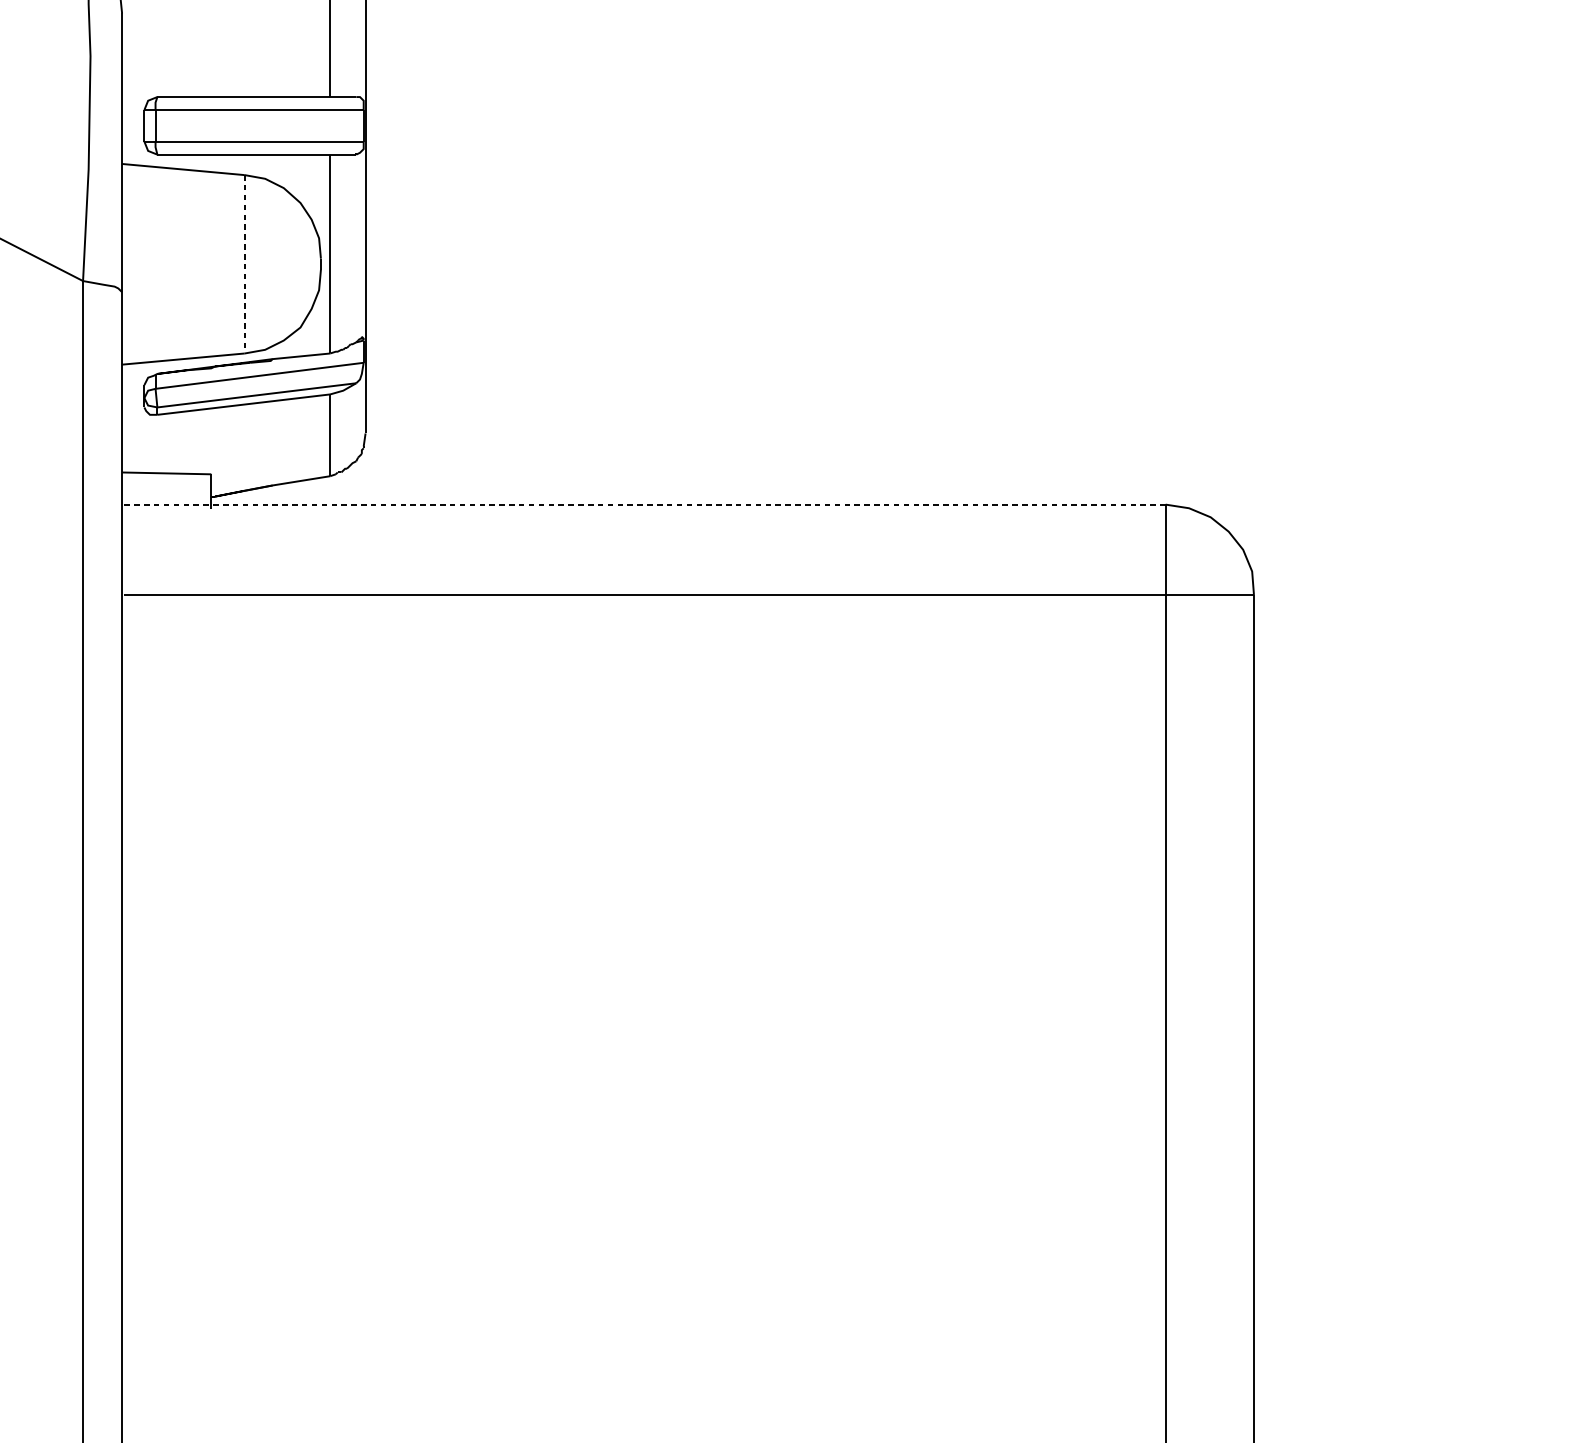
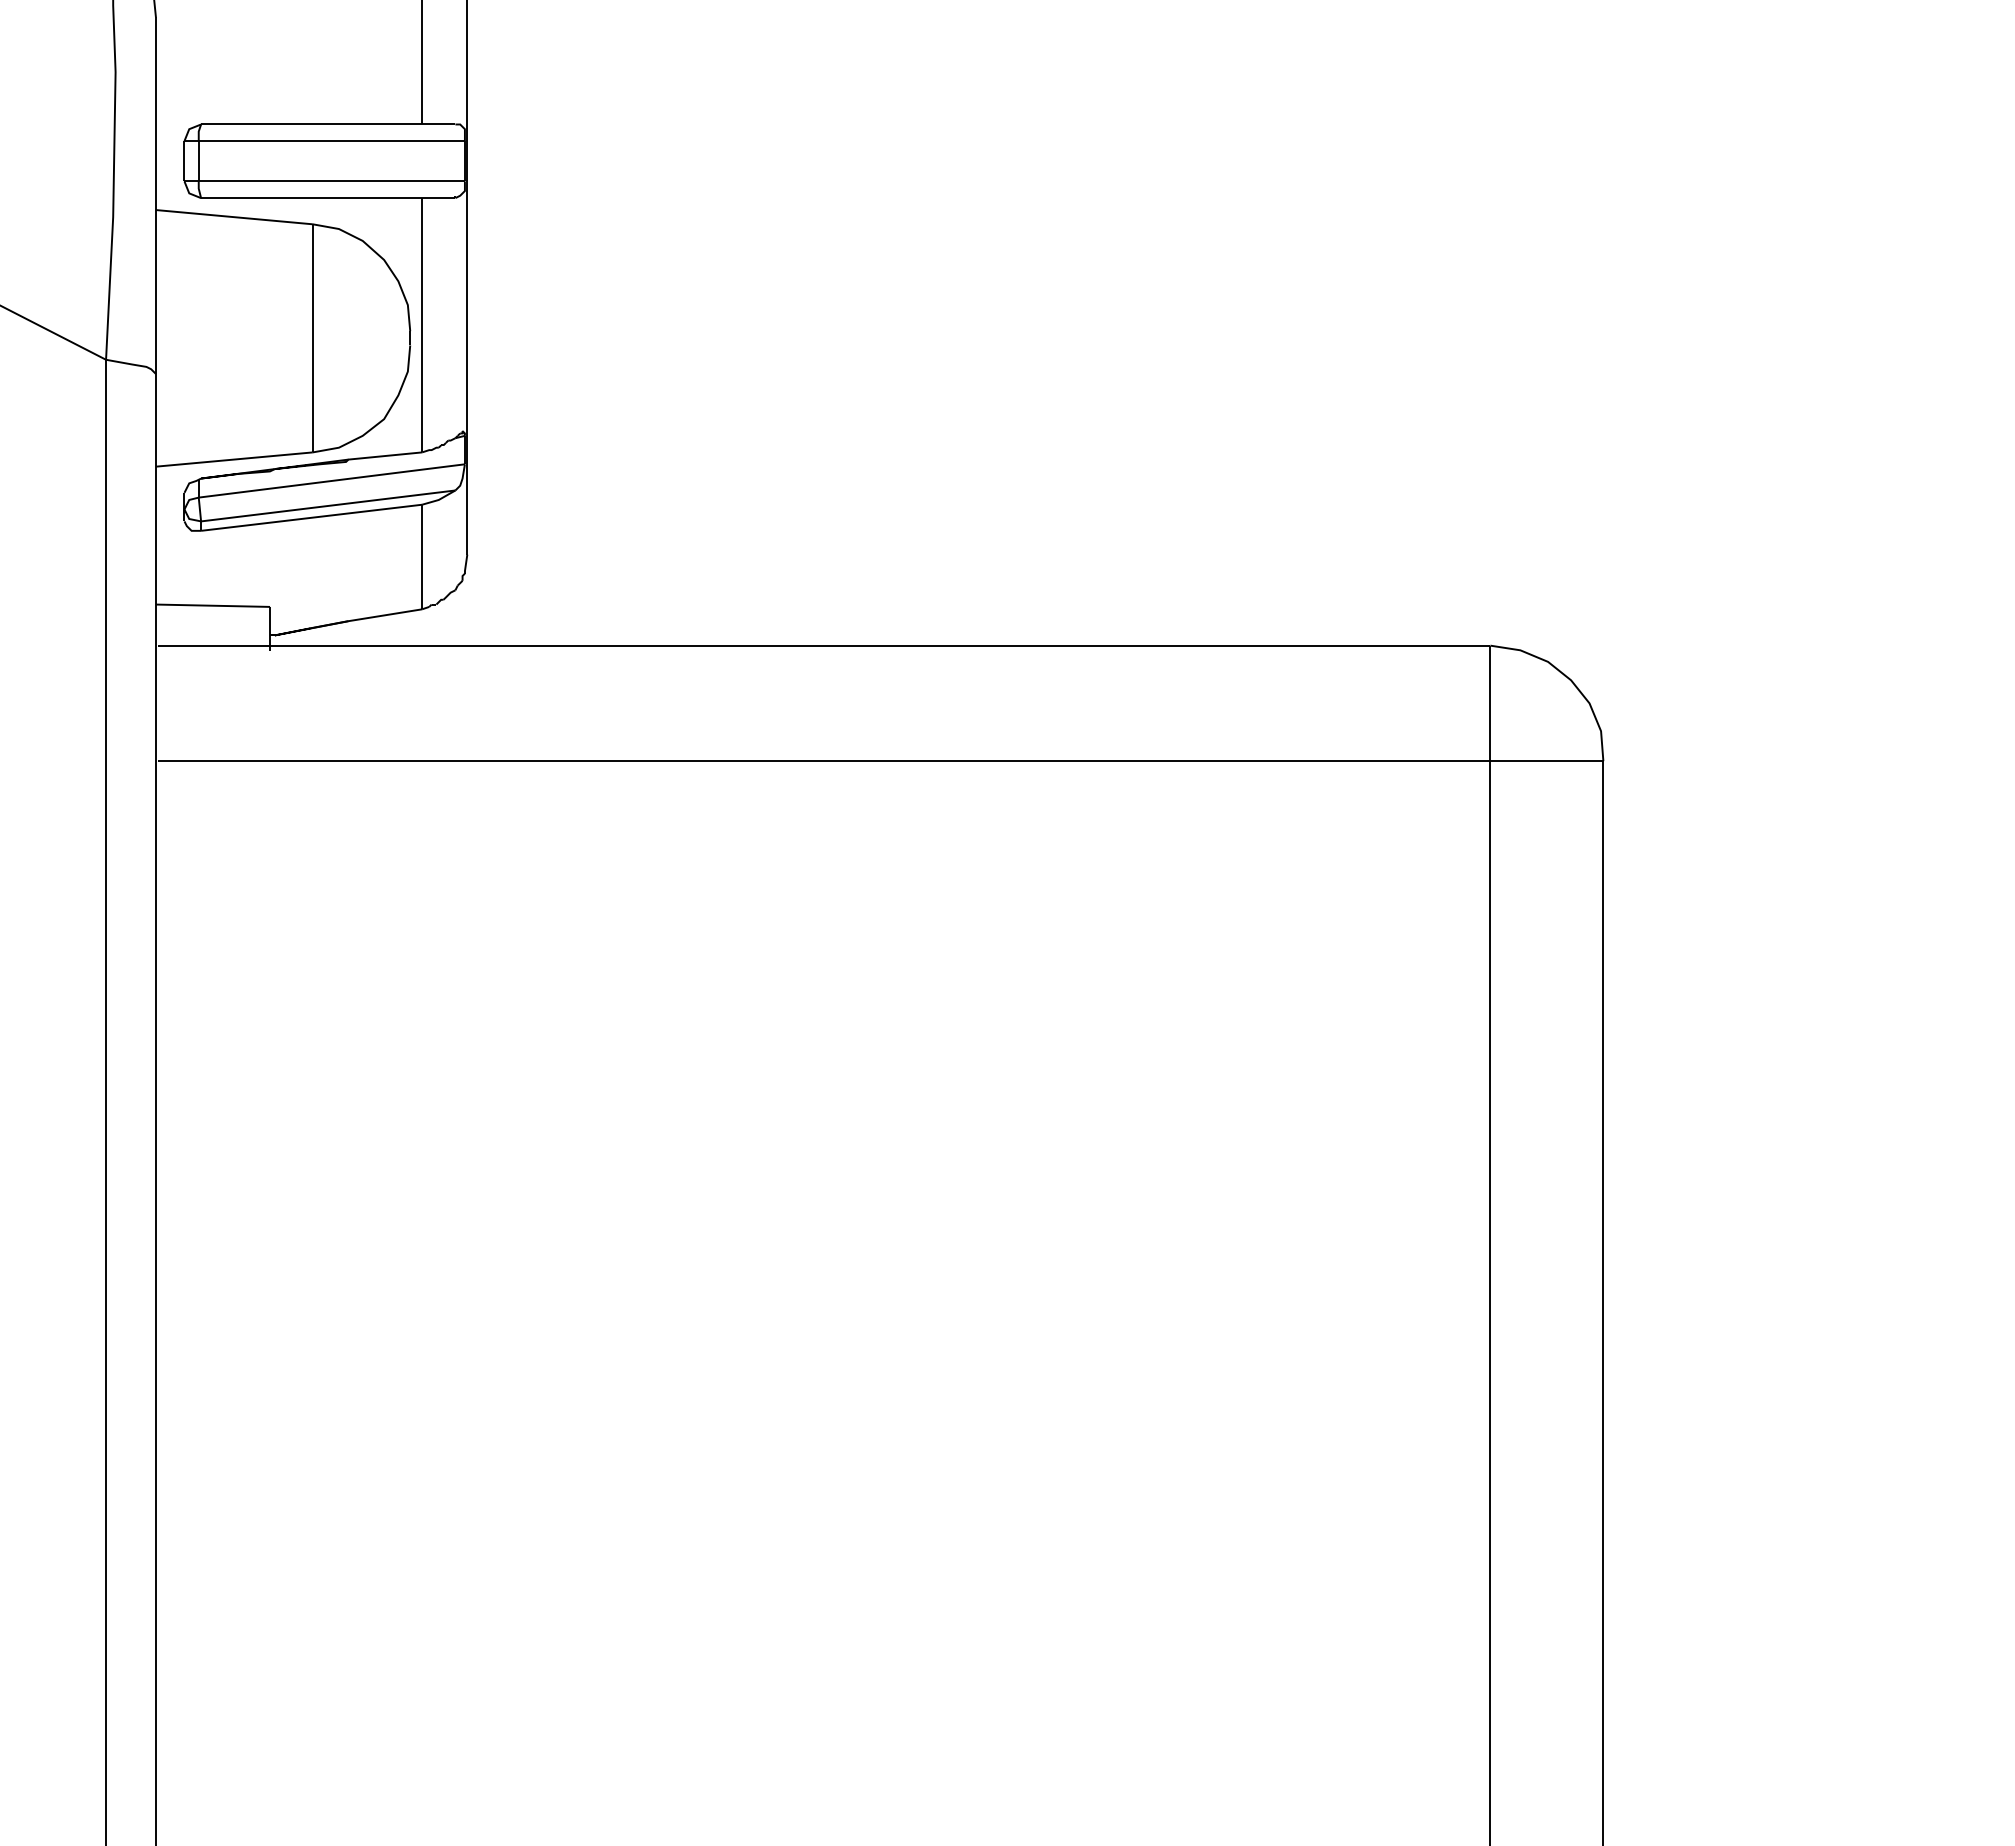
line: (244, 264) -> (312, 338), dashed -> solid
line: (644, 504) -> (823, 645), dashed -> solid

